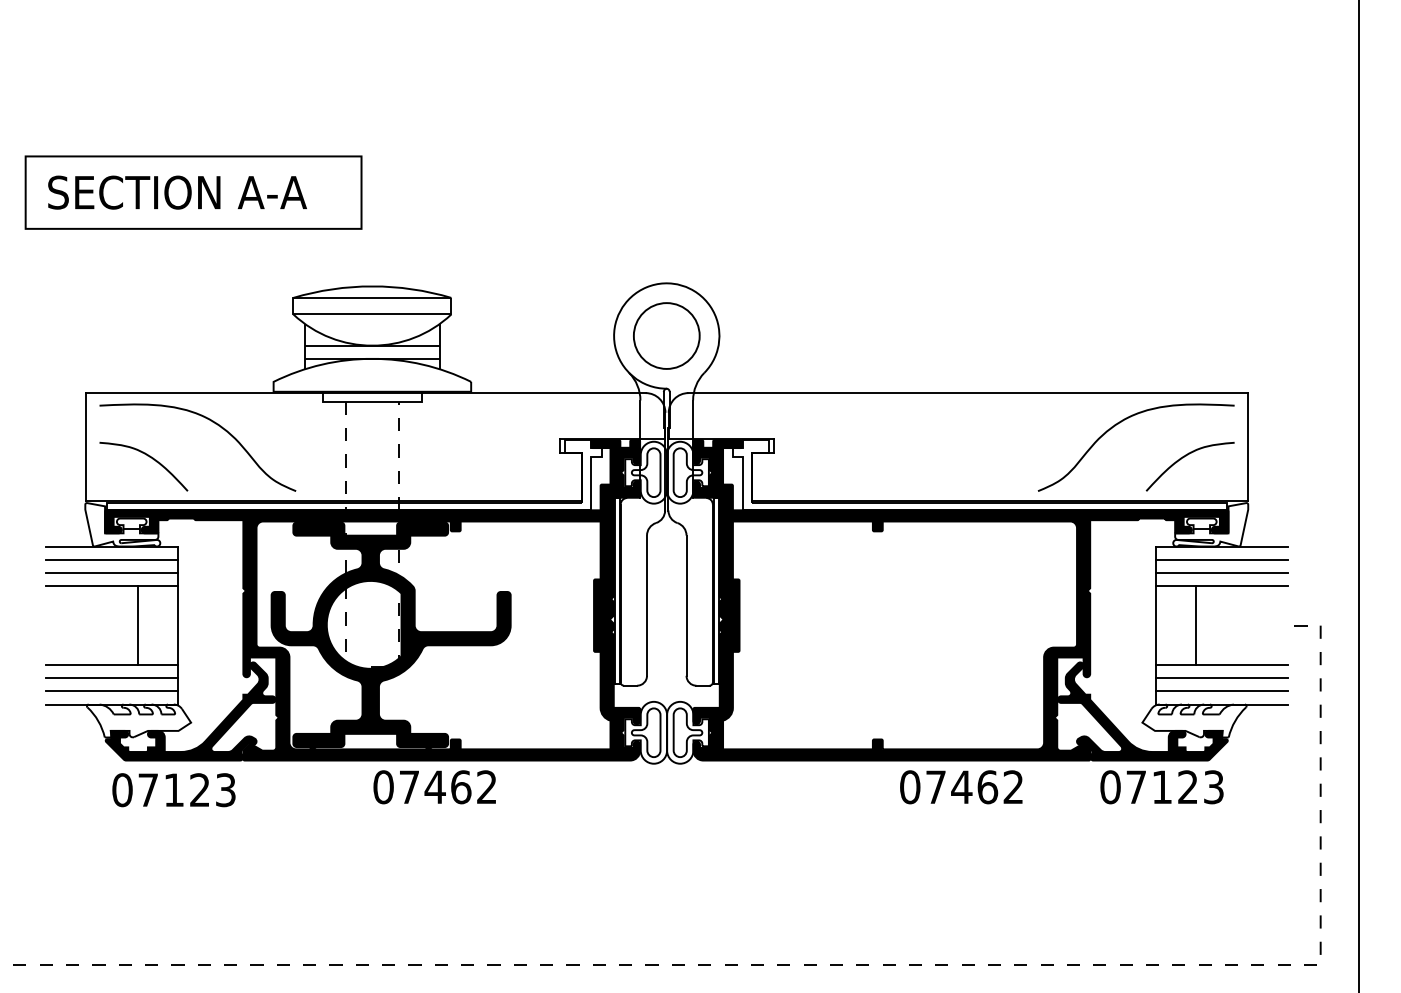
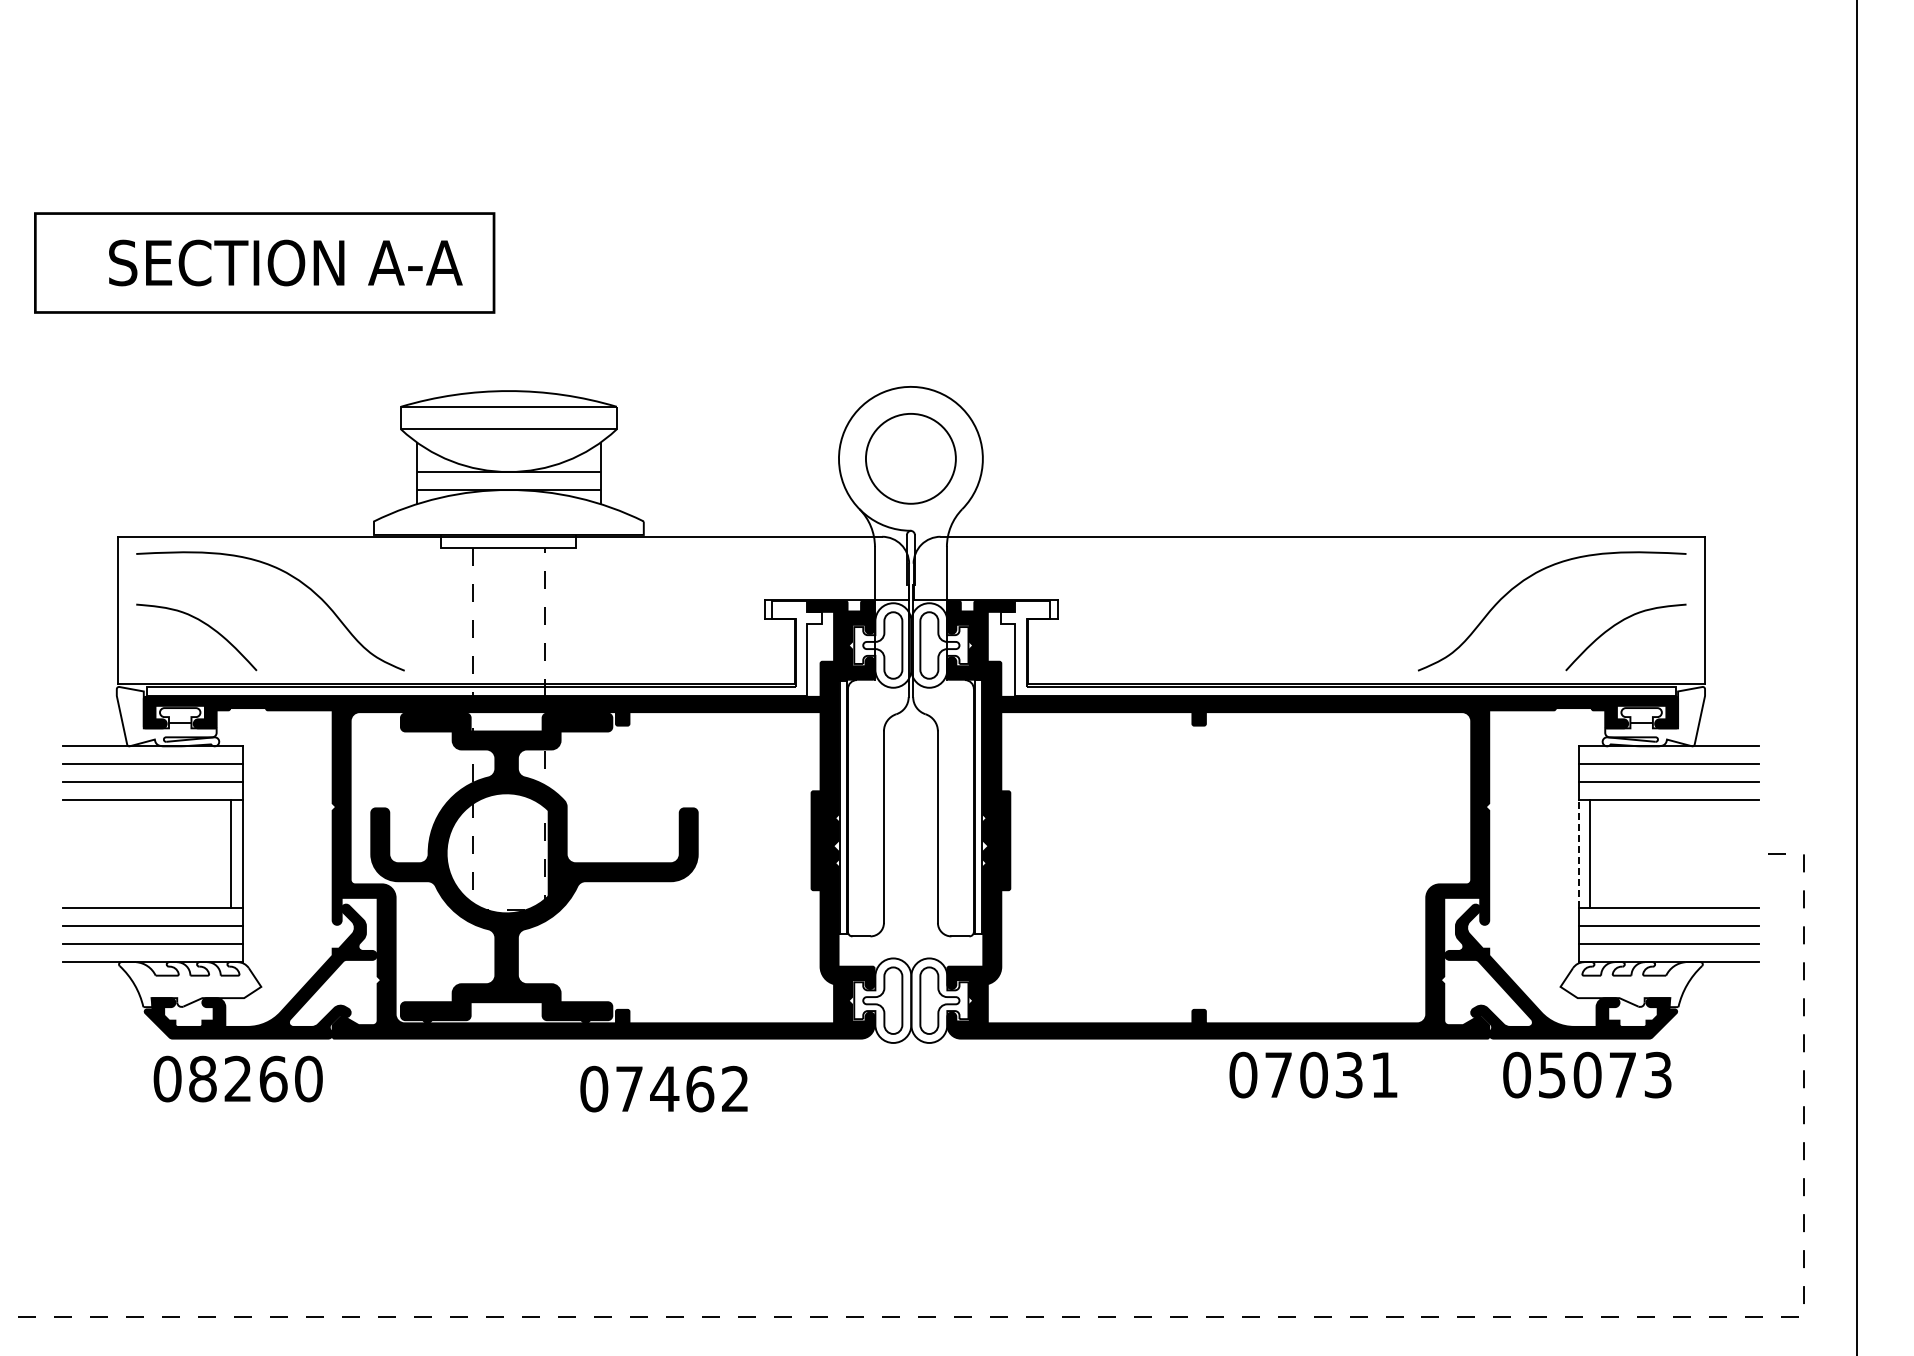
text: (177, 192) -> (285, 262), moved
line: (137, 625) -> (230, 854), moved
line: (1156, 625) -> (1579, 854), solid -> dashed
line: (1195, 625) -> (1590, 854), moved
text: (434, 786) -> (663, 1088), moved
text: (987, 786) -> (1348, 1074), 07462 -> 07031
text: (1162, 786) -> (1587, 1074), 07123 -> 05073
text: (186, 789) -> (255, 1078), 07123 -> 08260

